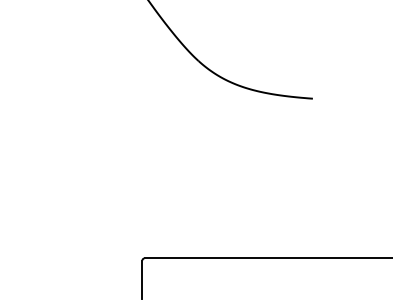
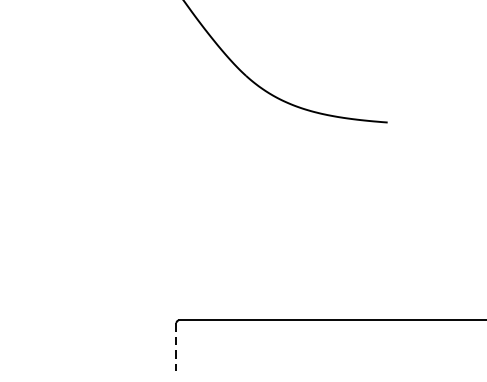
line: (142, 280) -> (176, 347), solid -> dashed

